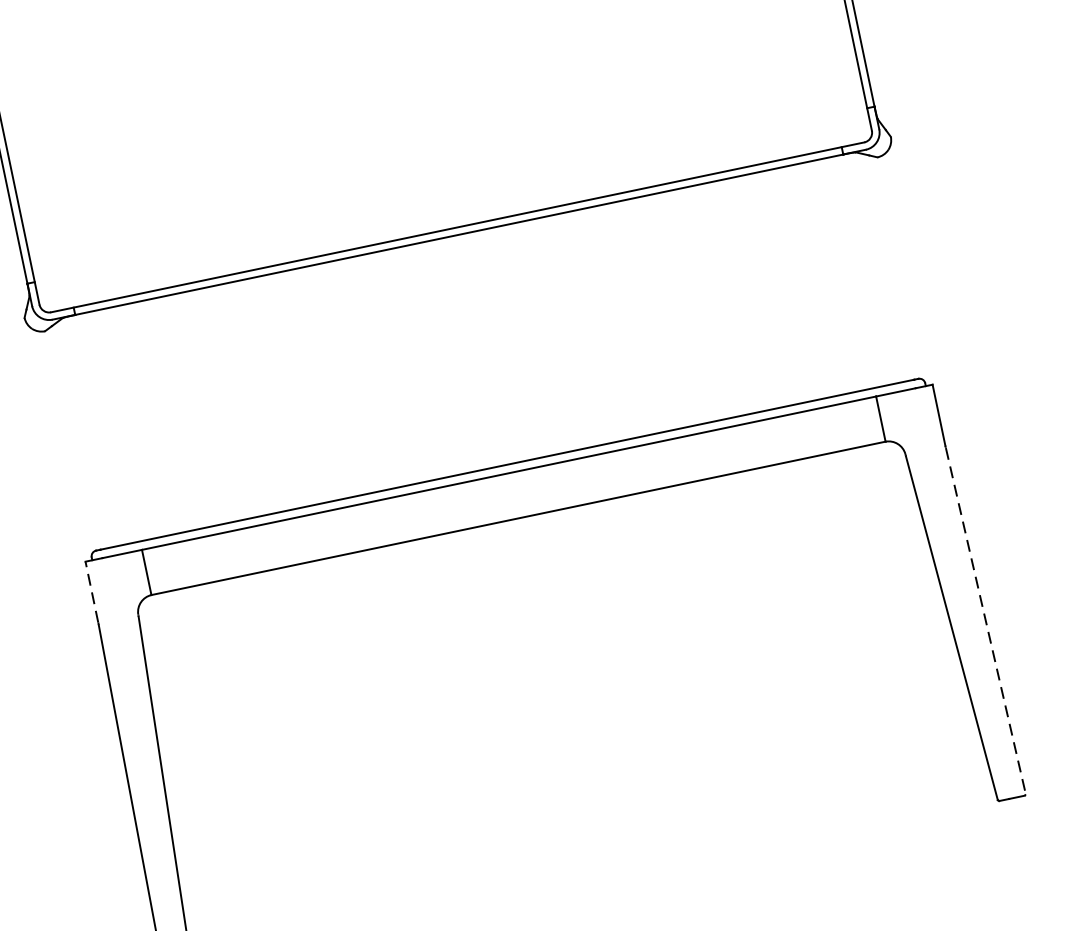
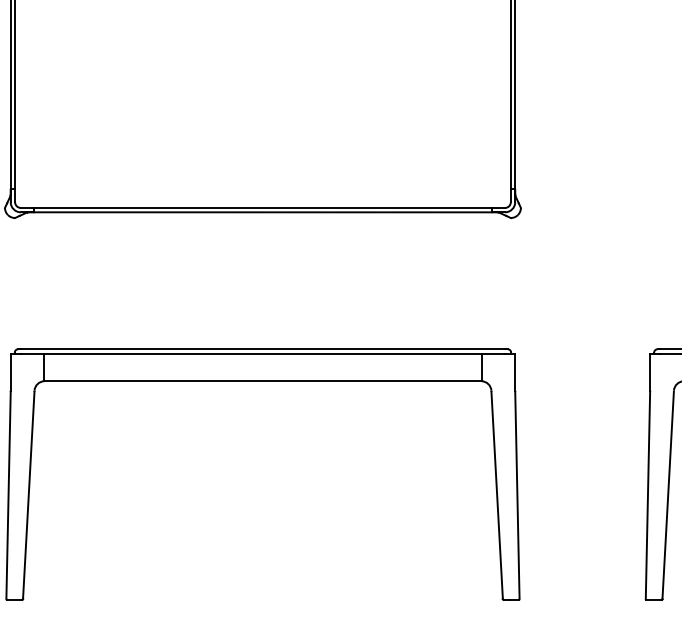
line: (91, 590) -> (10, 371), dashed -> solid
line: (985, 620) -> (517, 495), dashed -> solid

